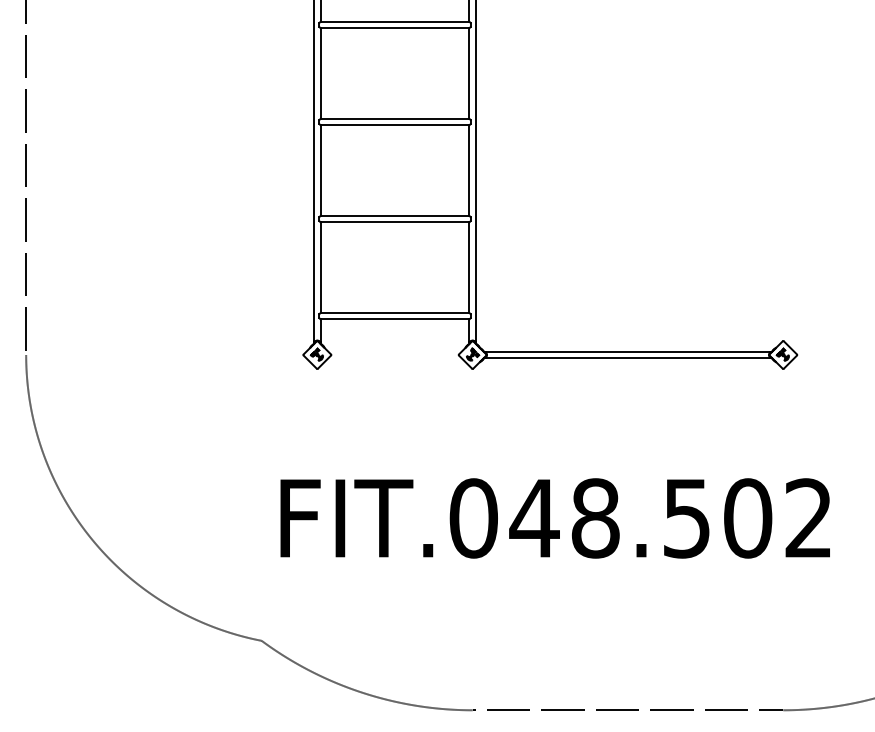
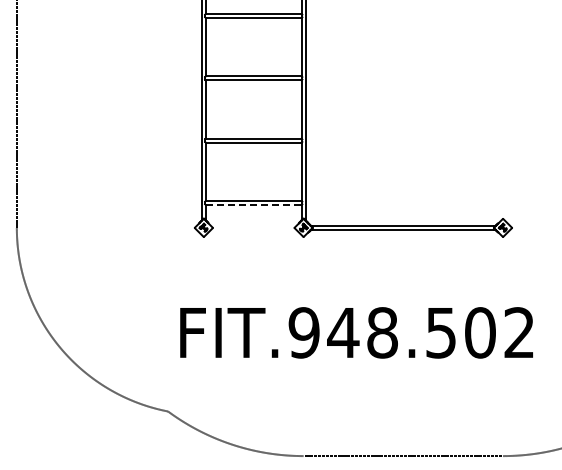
line: (394, 320) -> (253, 205), solid -> dashed
text: (472, 517) -> (303, 332), FIT.048.502 -> FIT.948.502

